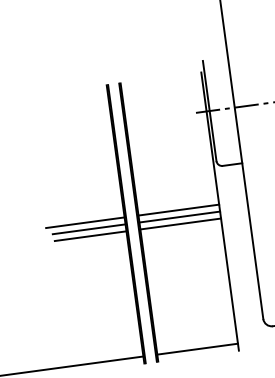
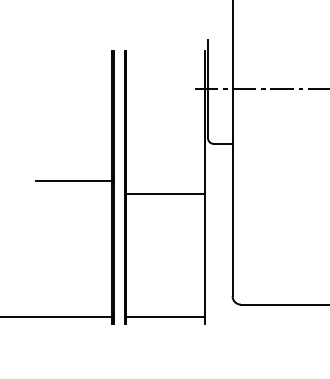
line: (178, 209) -> (165, 180), removed
line: (179, 217) -> (165, 187), removed
line: (88, 229) -> (76, 187), removed
line: (90, 236) -> (77, 194), removed

